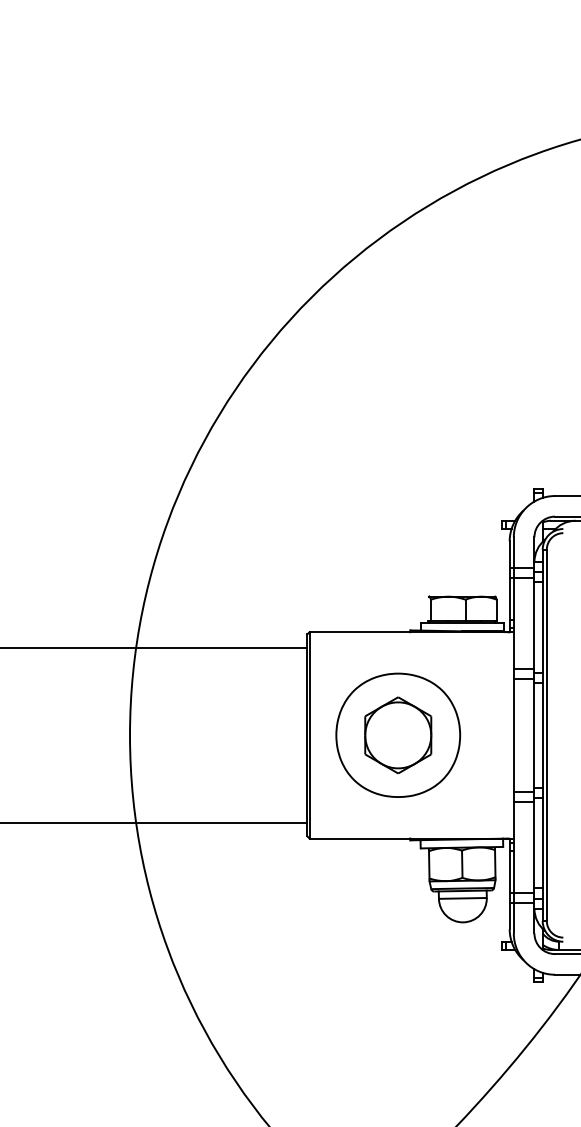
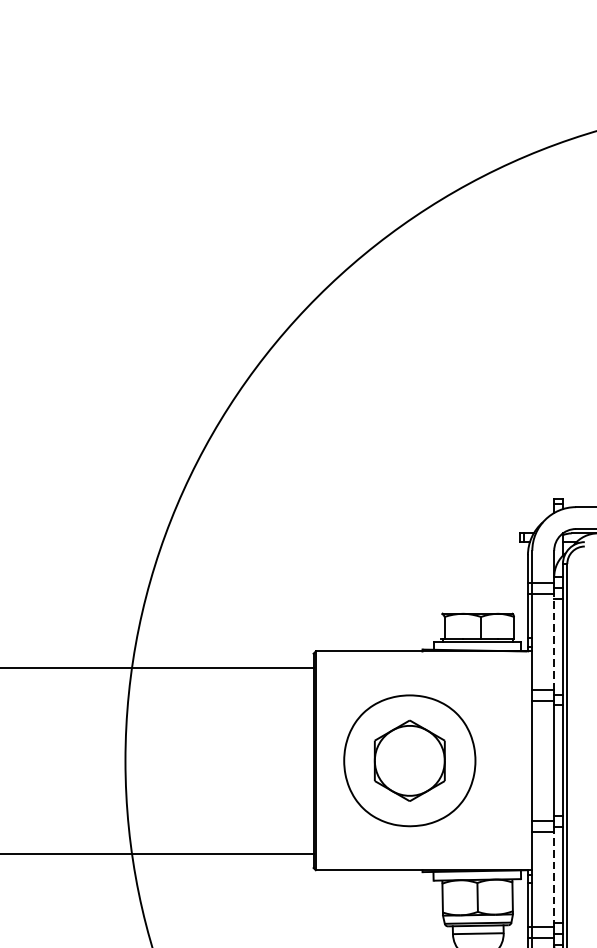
line: (534, 622) -> (554, 641), solid -> dashed
line: (534, 846) -> (554, 878), solid -> dashed

